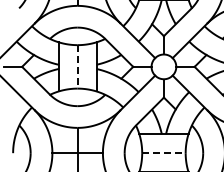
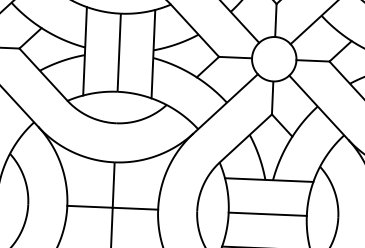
line: (77, 66) -> (118, 52), dashed -> solid
line: (163, 153) -> (266, 214), dashed -> solid

